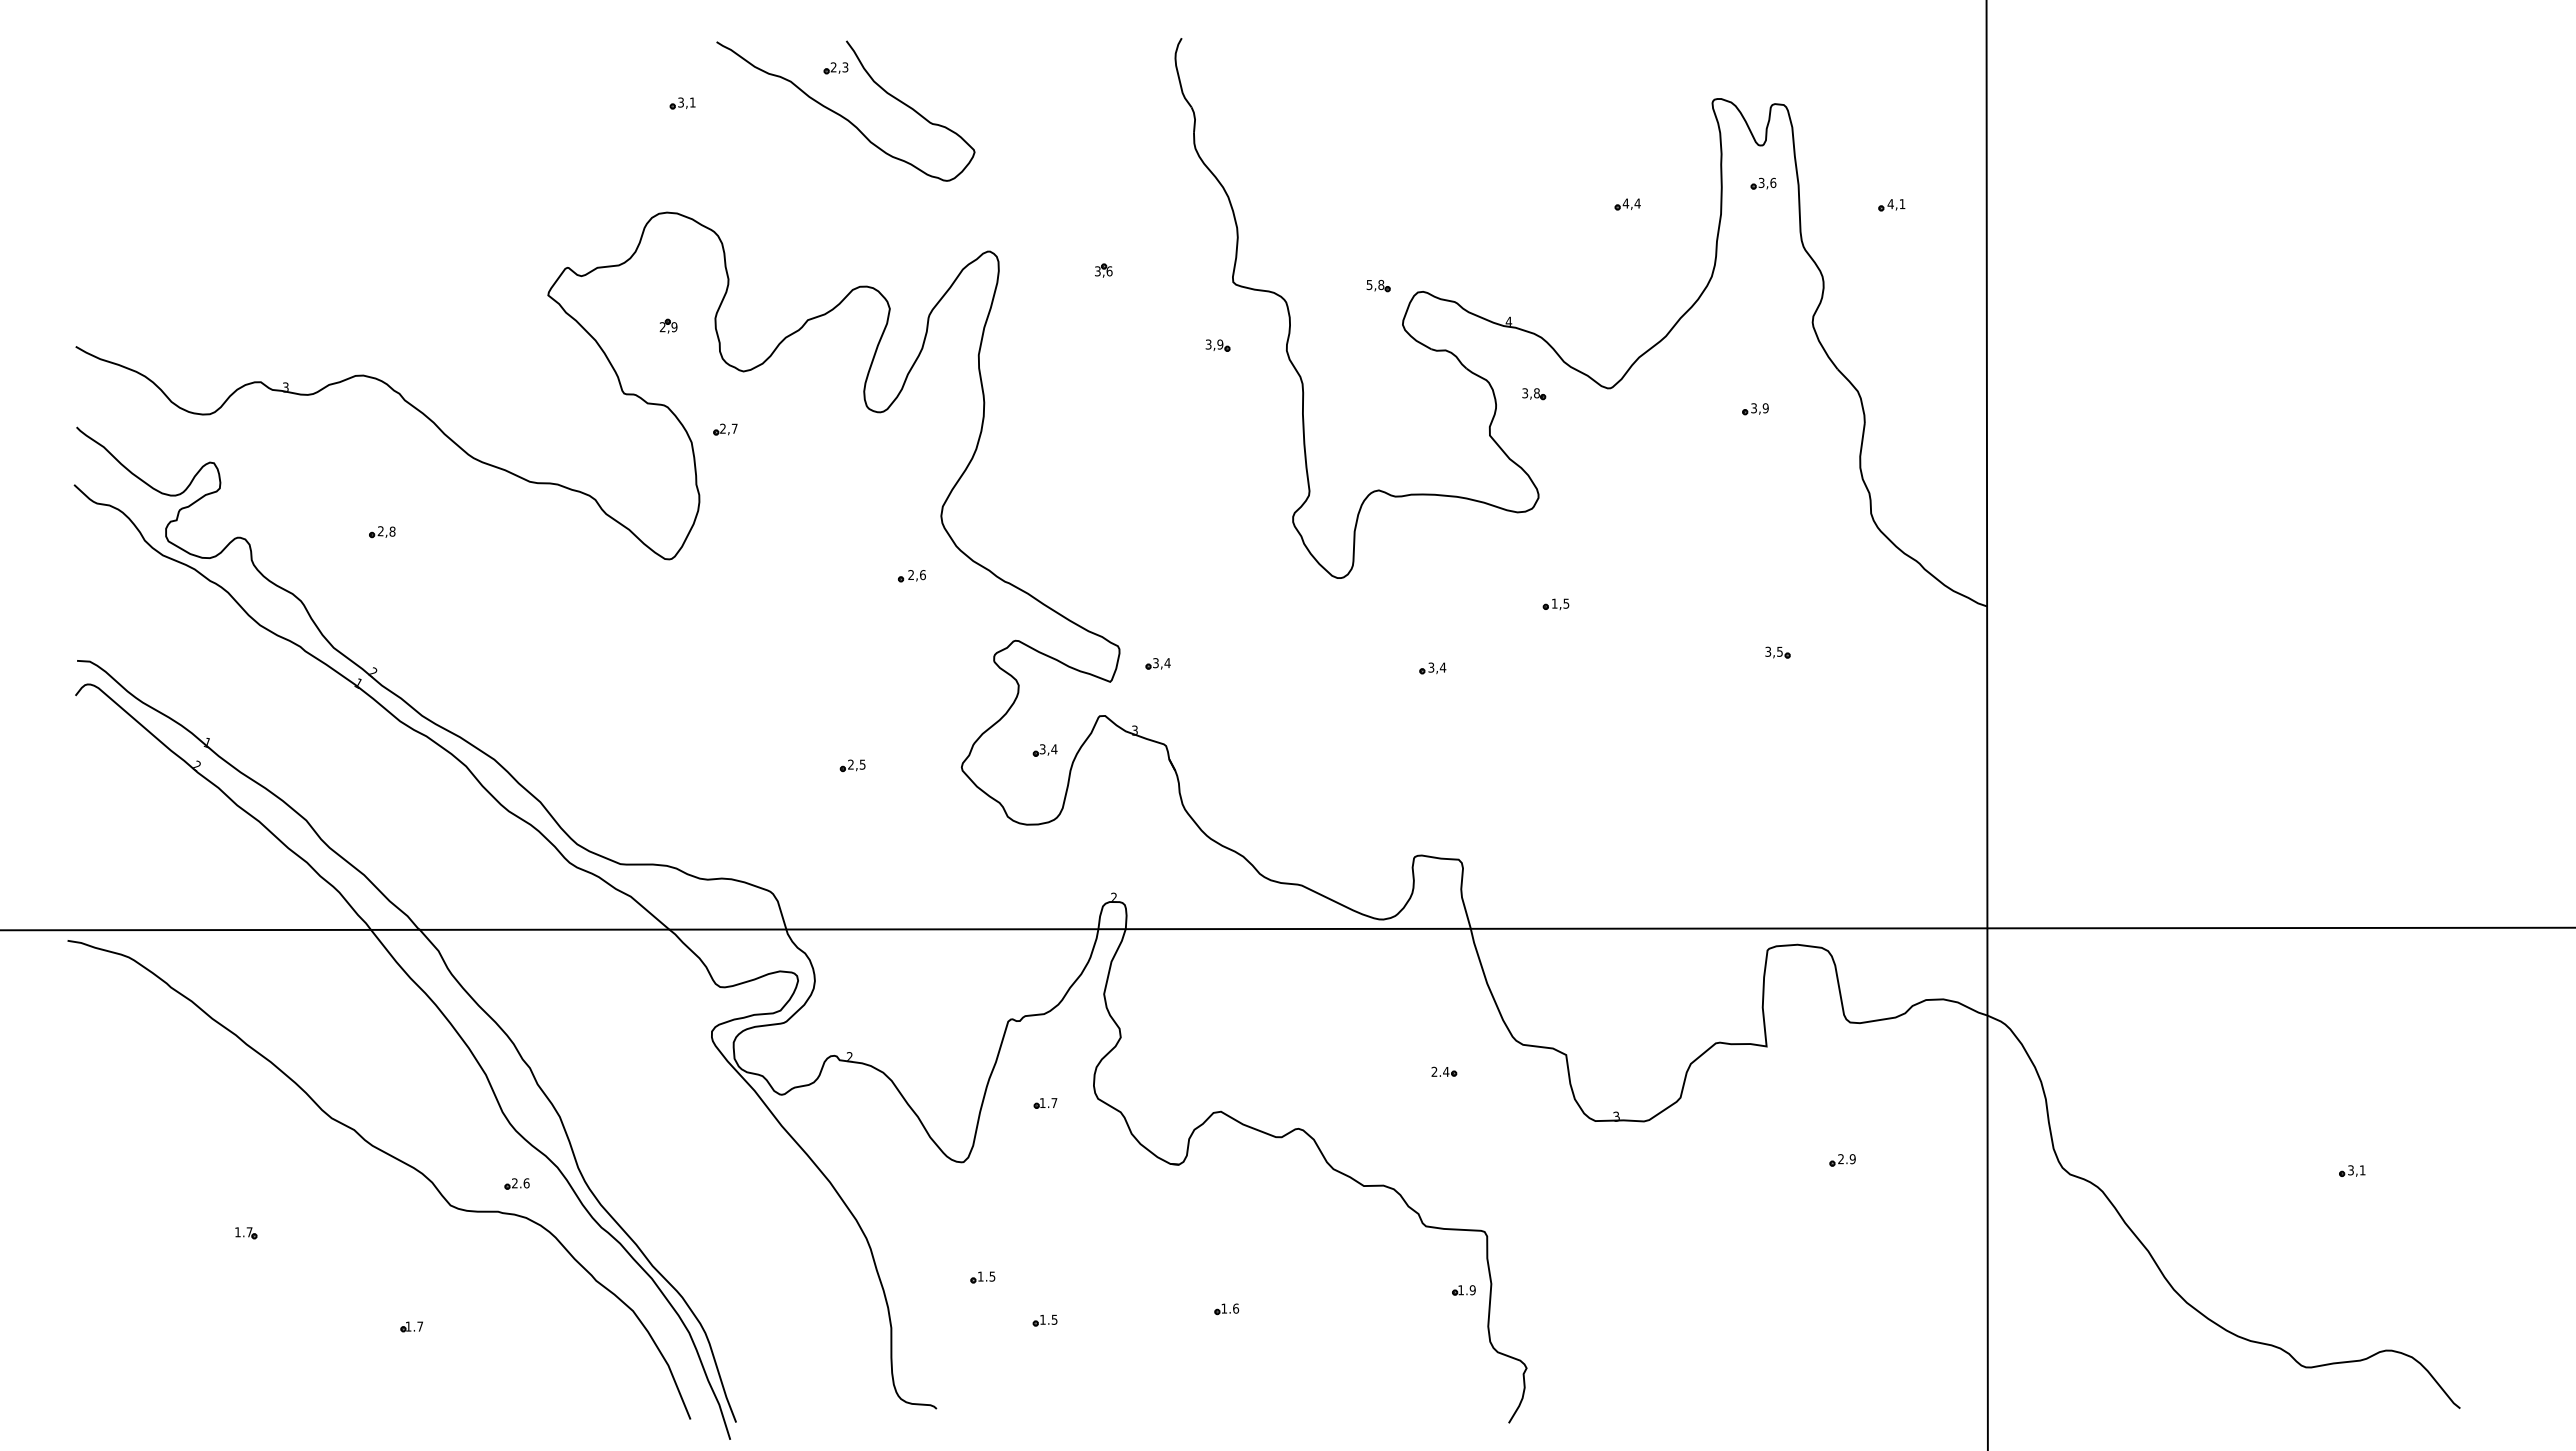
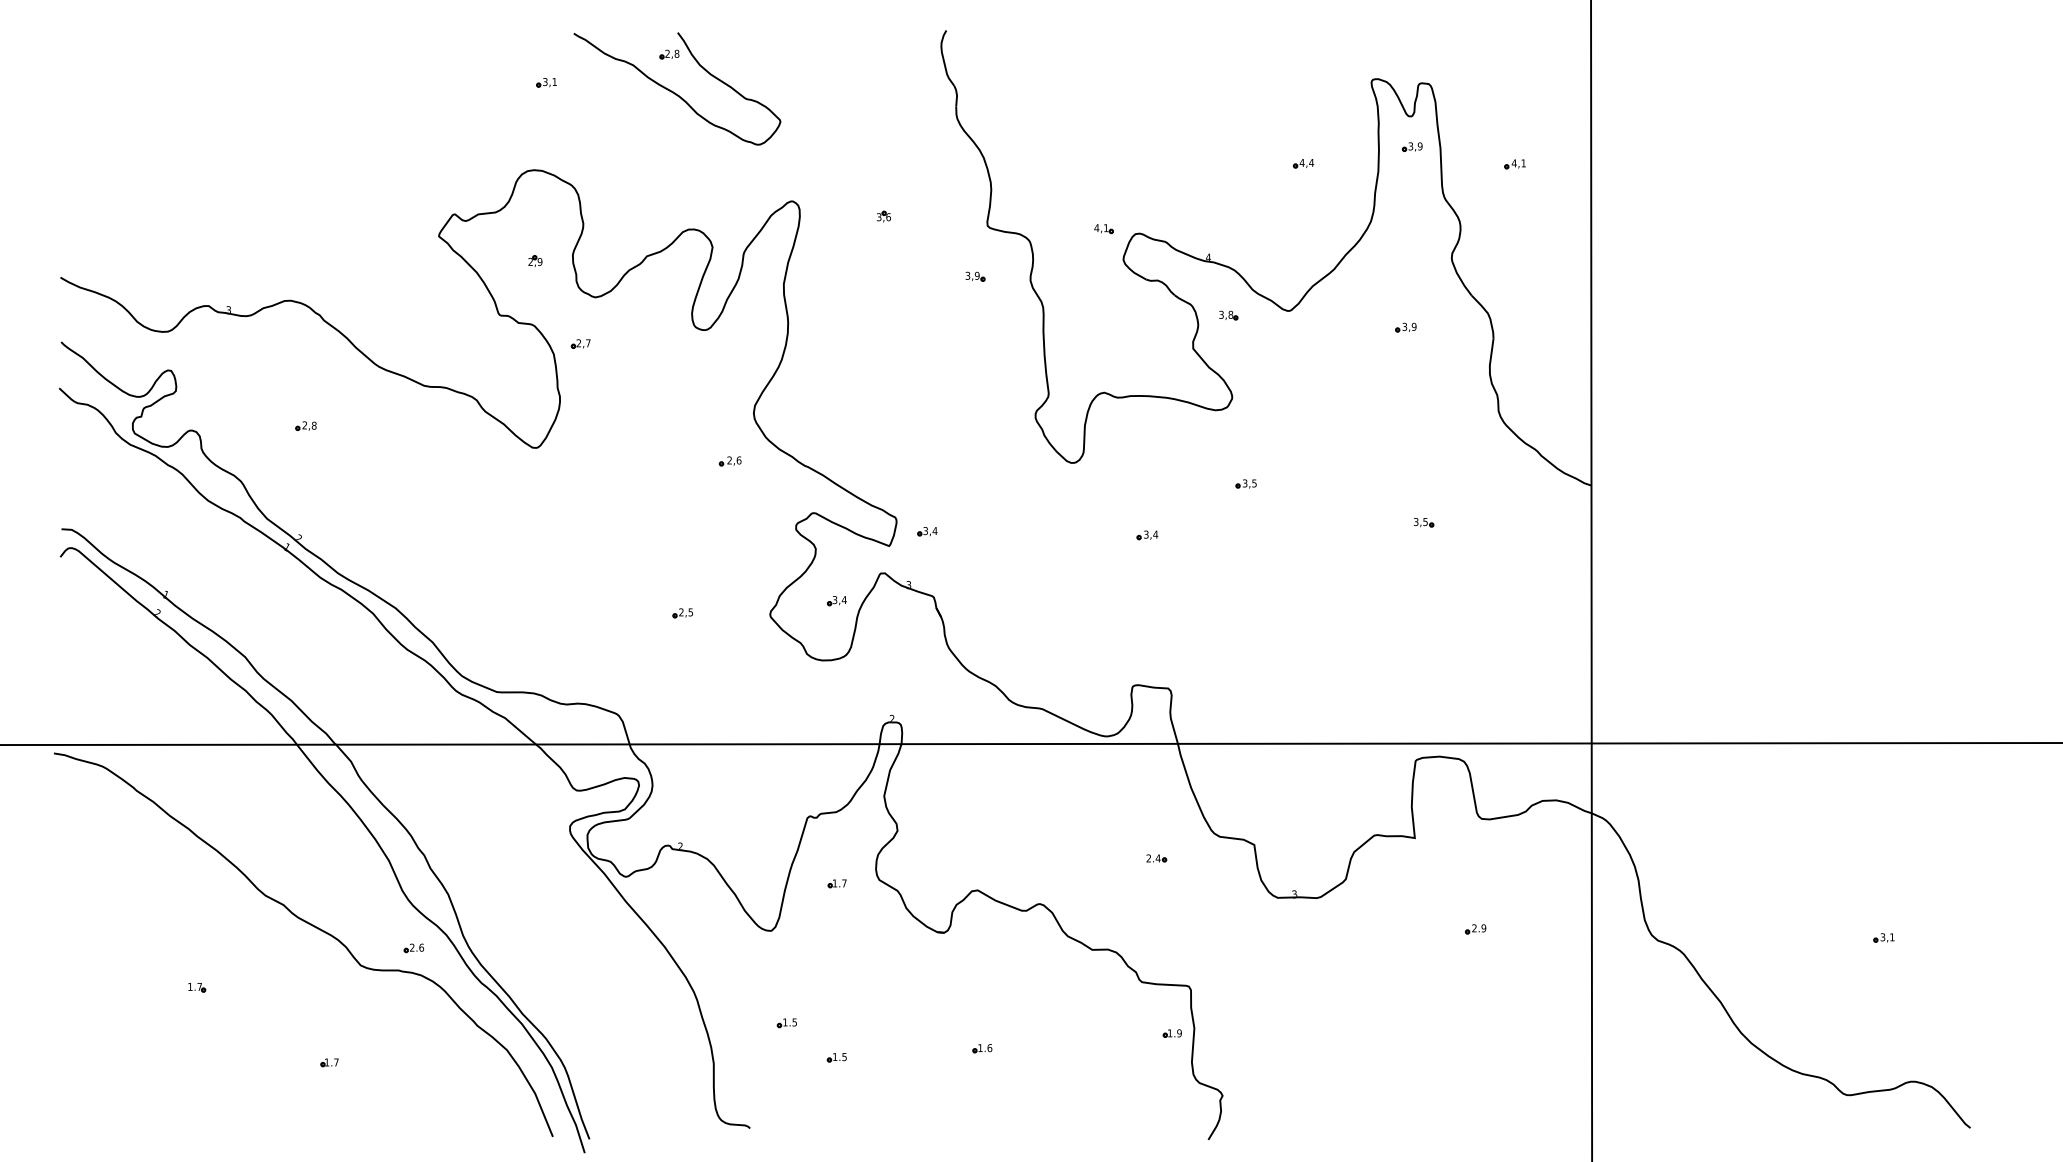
text: (845, 67) -> (677, 53), 2,3 -> 2,8
text: (1773, 182) -> (1420, 146), 3,6 -> 3,9
text: (1375, 284) -> (1101, 227), 5,8 -> 4,1
text: (1554, 603) -> (1244, 483), 1,5 -> 3,5

